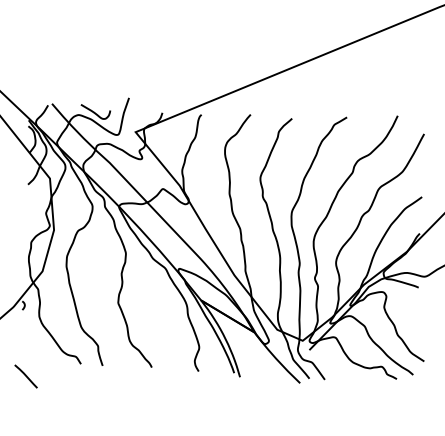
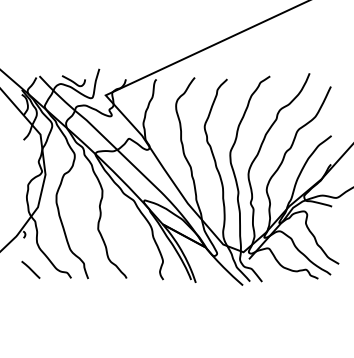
line: (25, 375) -> (30, 269), moved

